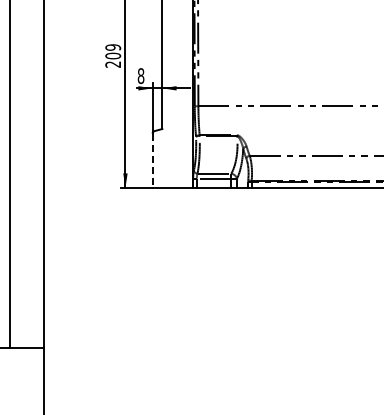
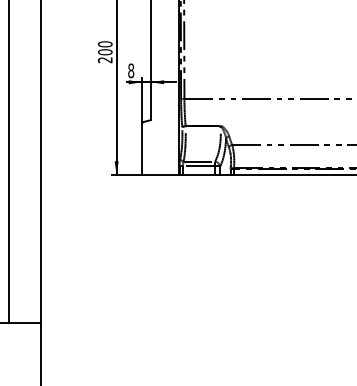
text: (113, 47) -> (105, 44), 209 -> 200
line: (152, 161) -> (141, 150), dashed -> solid

